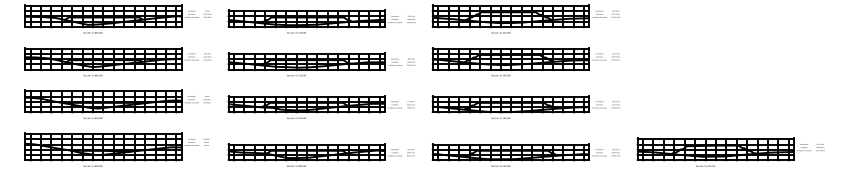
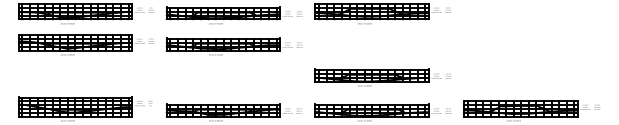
part: (525, 61) -> (382, 44), removed
part: (117, 103) -> (85, 75), removed
part: (320, 106) -> (233, 77), removed

